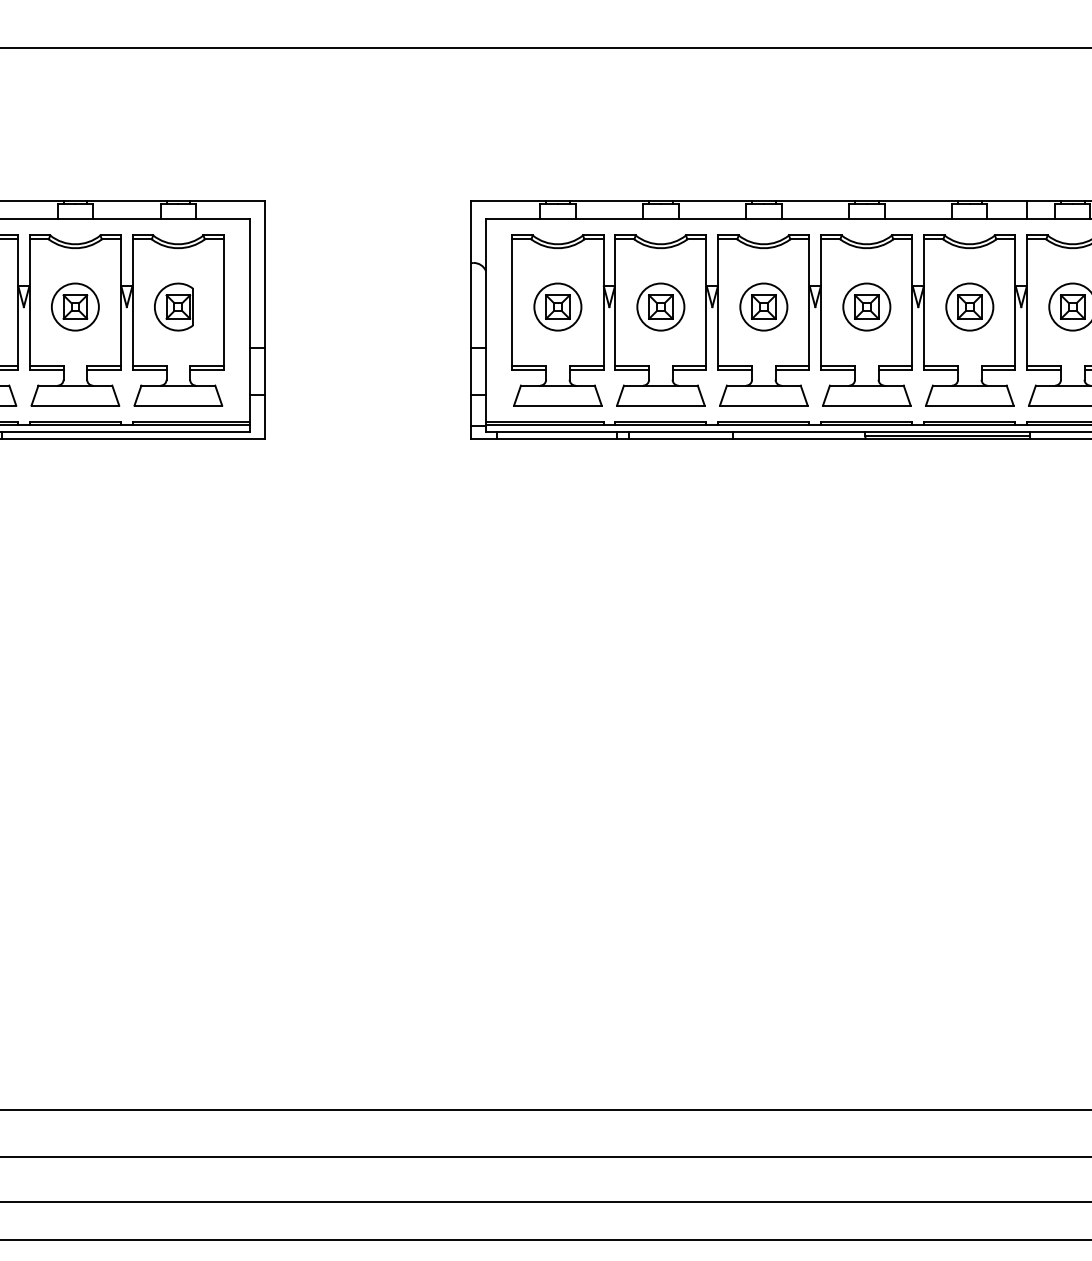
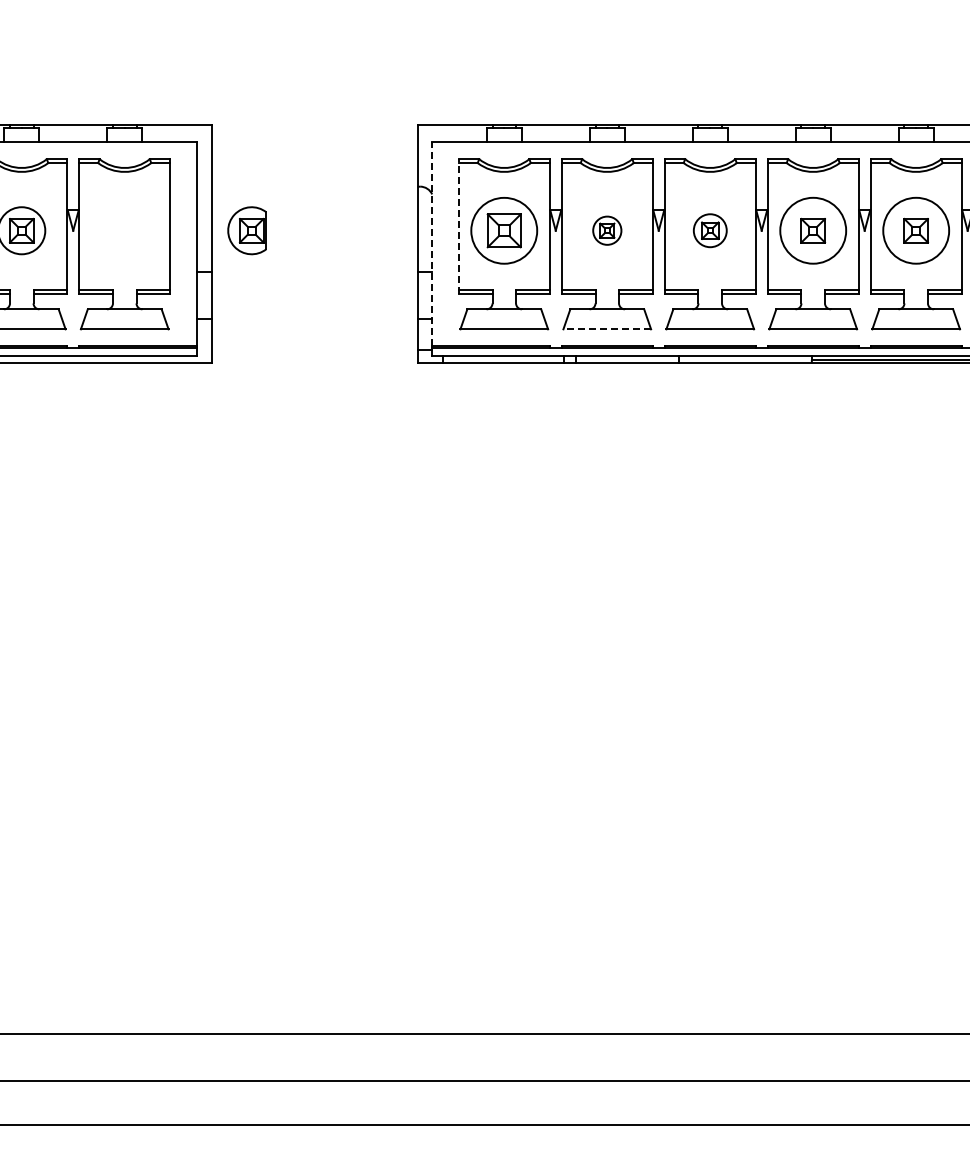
line: (512, 302) -> (458, 226), solid -> dashed
part: (173, 306) -> (246, 230), moved
part: (557, 306) -> (503, 230), size x1.4
part: (660, 306) -> (606, 230), size x0.6
part: (763, 306) -> (709, 230), size x0.7
circle: (866, 306) -> (812, 230), size x1.4
circle: (969, 306) -> (915, 230), size x1.4
line: (485, 320) -> (431, 244), solid -> dashed
line: (660, 405) -> (606, 329), solid -> dashed

